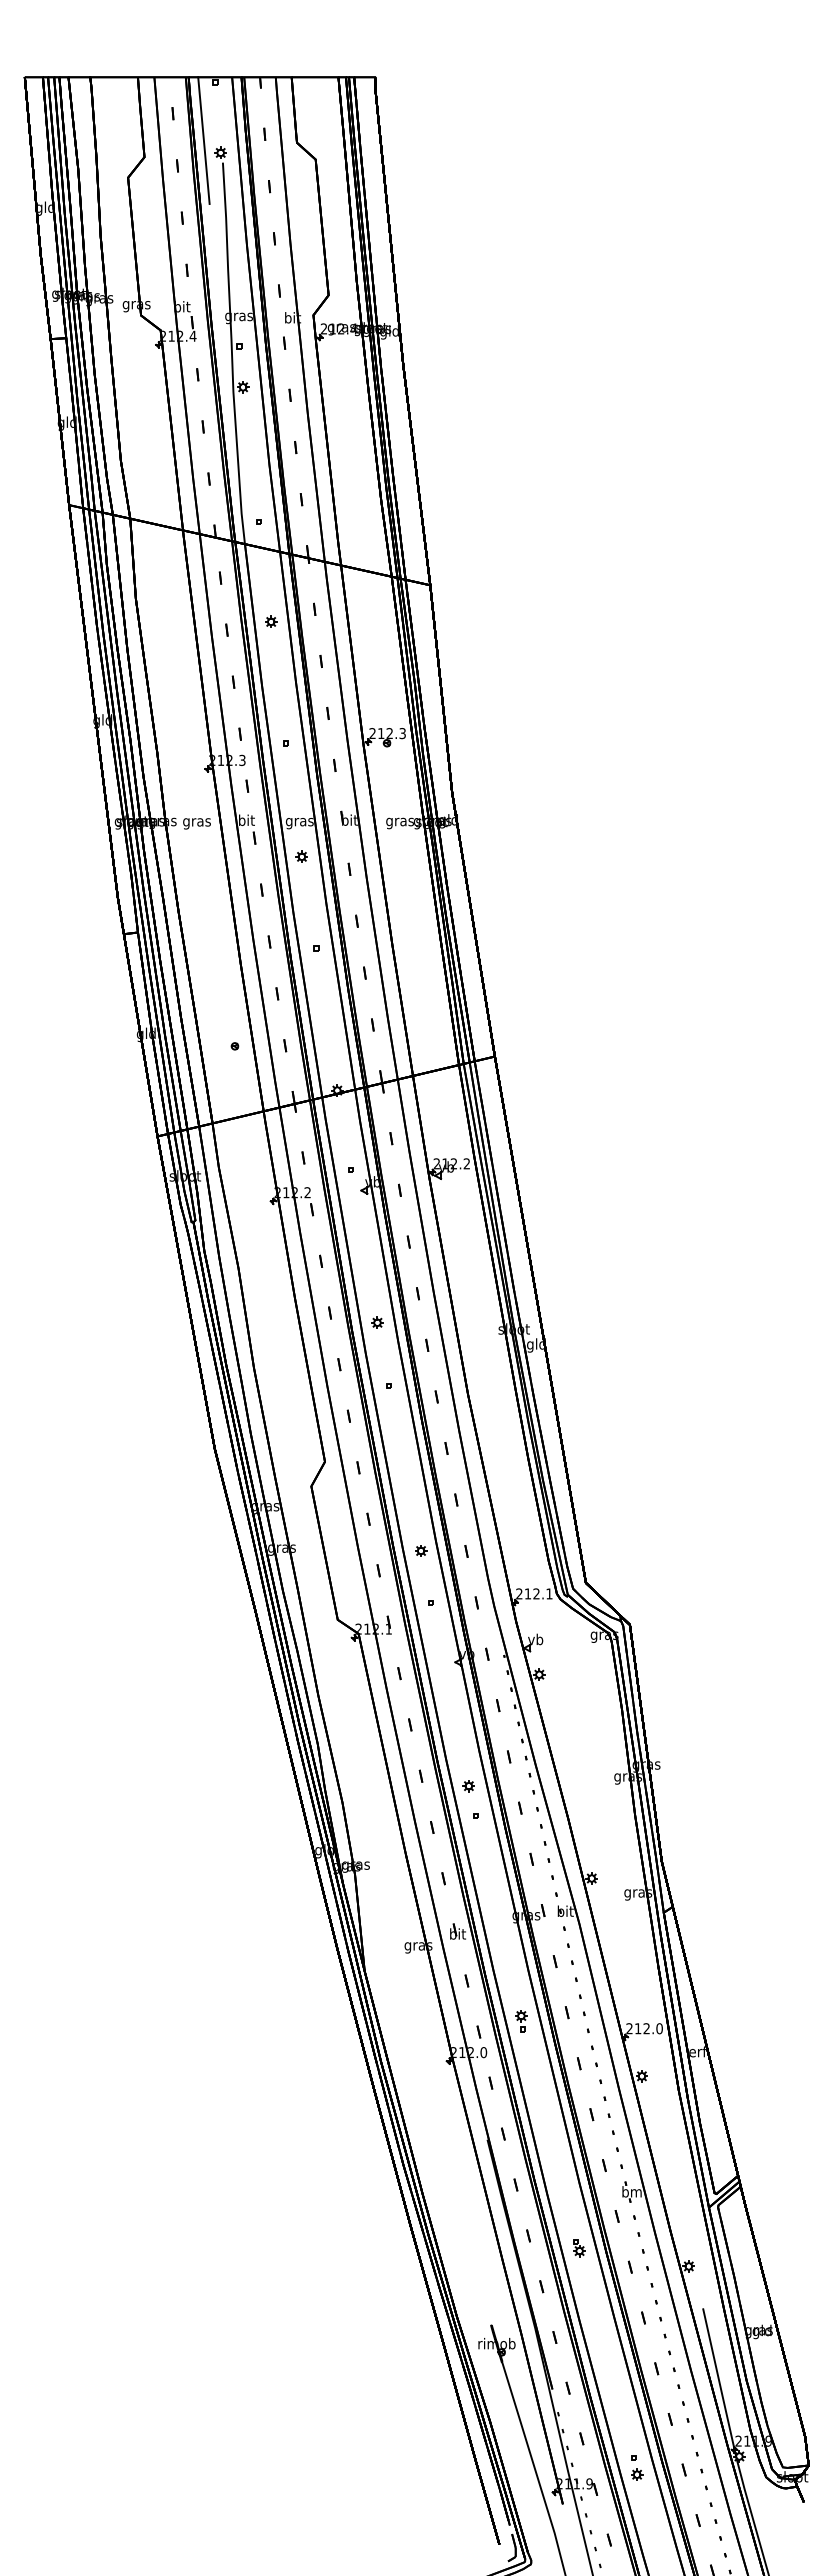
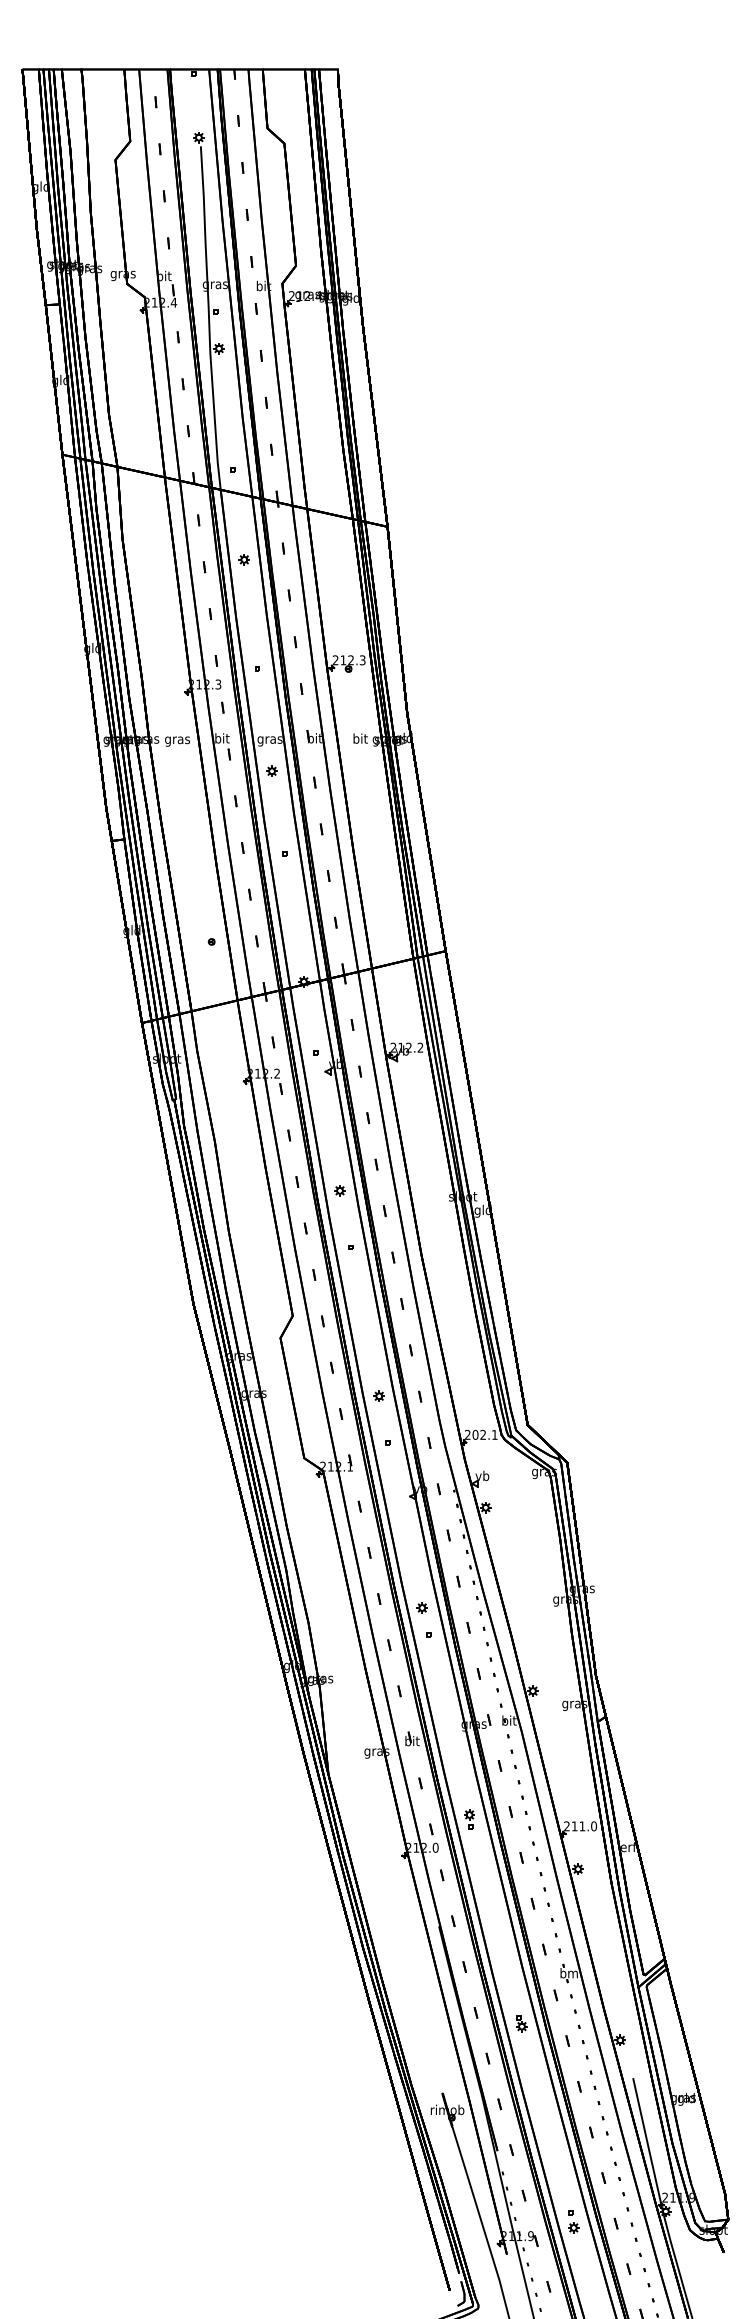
line: (203, 140) -> (183, 126), removed
text: (399, 821) -> (359, 739), gras -> bit
text: (527, 1593) -> (475, 1434), 212.1 -> 202.1
text: (646, 2028) -> (582, 1826), 212.0 -> 211.0

